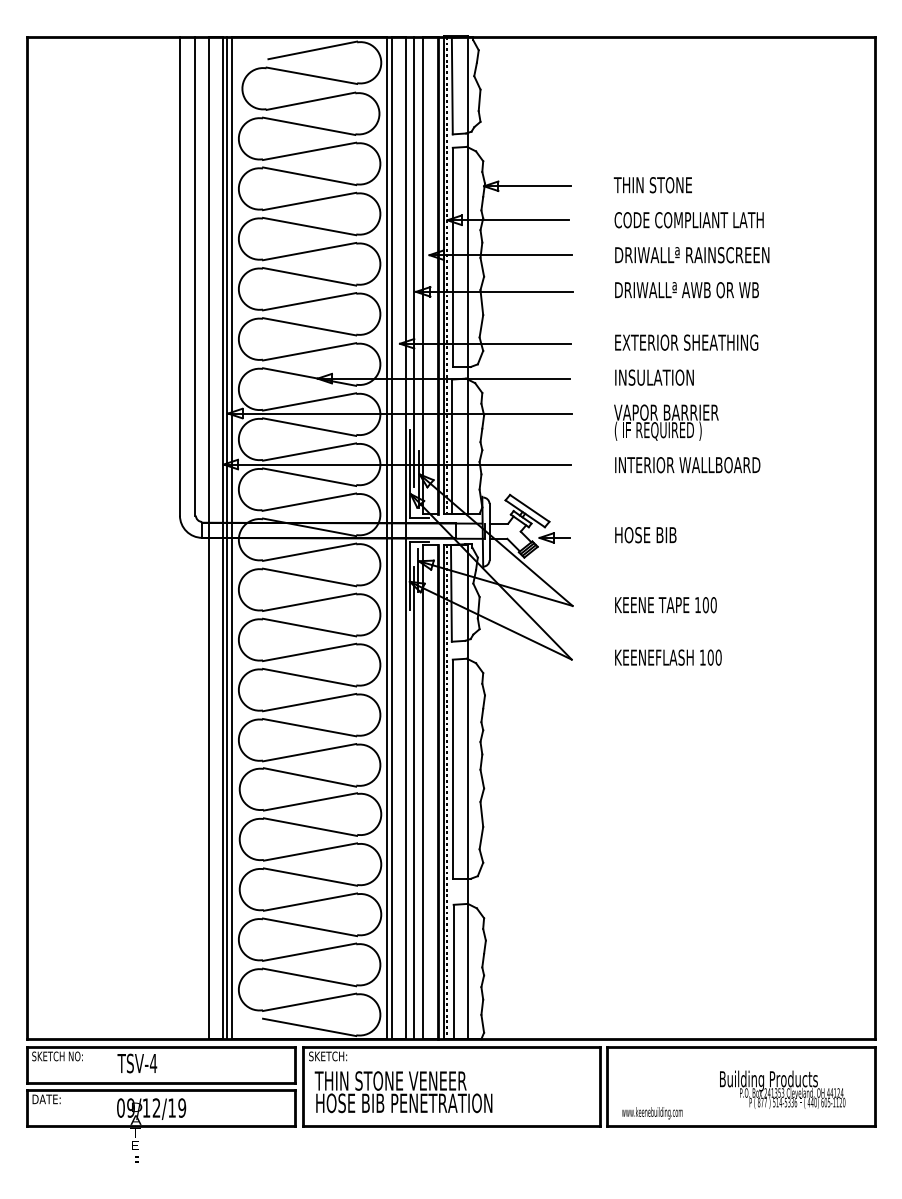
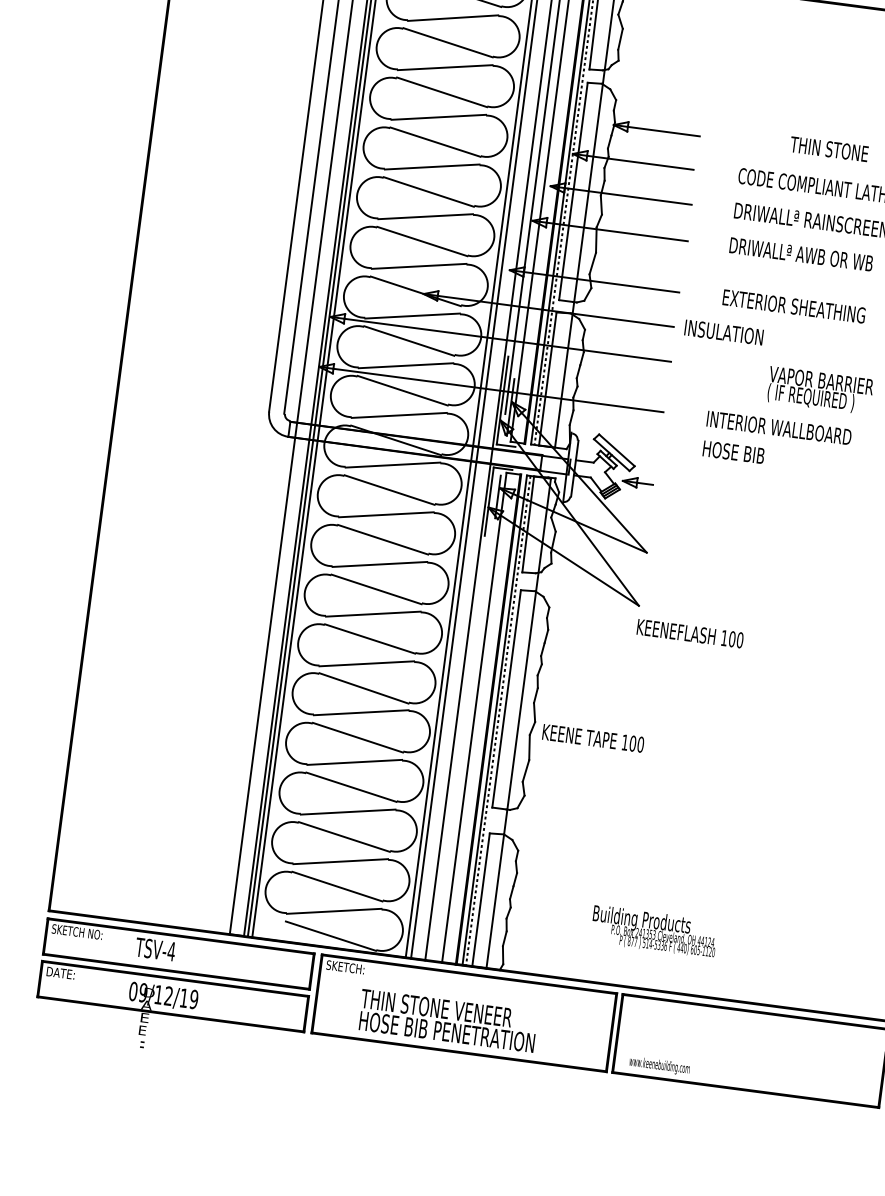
text: (652, 185) -> (828, 149), moved
text: (654, 377) -> (724, 332), moved
text: (666, 422) -> (820, 390), moved
text: (645, 535) -> (733, 452), moved
text: (665, 605) -> (592, 738), moved
text: (668, 657) -> (690, 633), moved
line: (414, 802) -> (464, 726), removed
text: (782, 1089) -> (654, 931), moved
text: (403, 1092) -> (447, 1021), moved
text: (135, 1132) -> (144, 1017), T -> E

